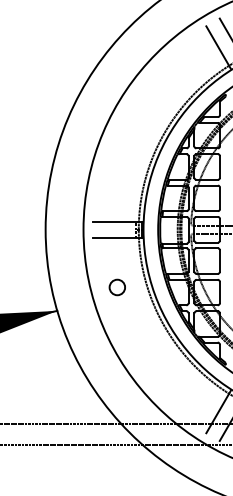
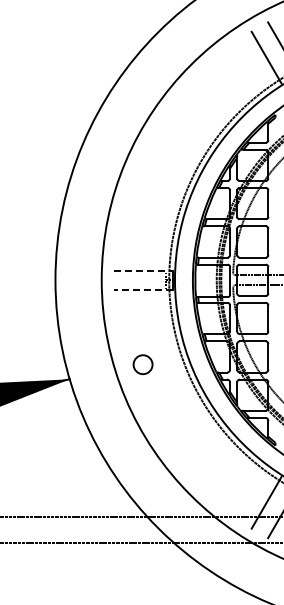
line: (117, 221) -> (143, 270), solid -> dashed
line: (117, 237) -> (143, 289), solid -> dashed
circle: (116, 287) -> (142, 364), moved

